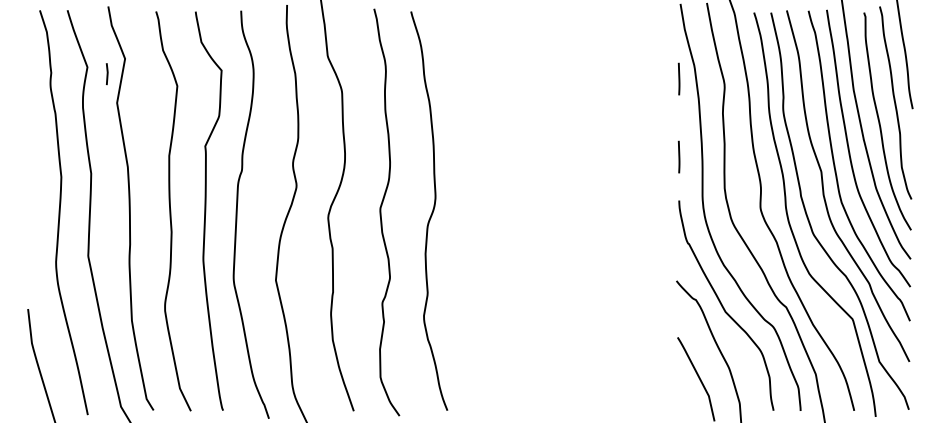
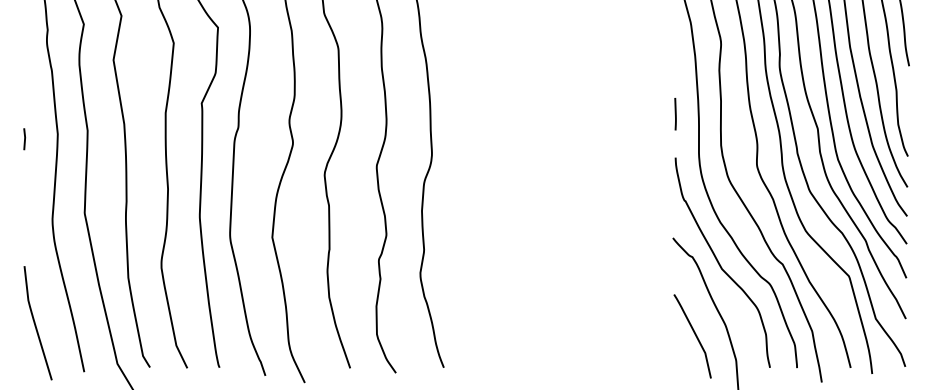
line: (106, 74) -> (23, 139), moved
line: (678, 78) -> (674, 35), removed

